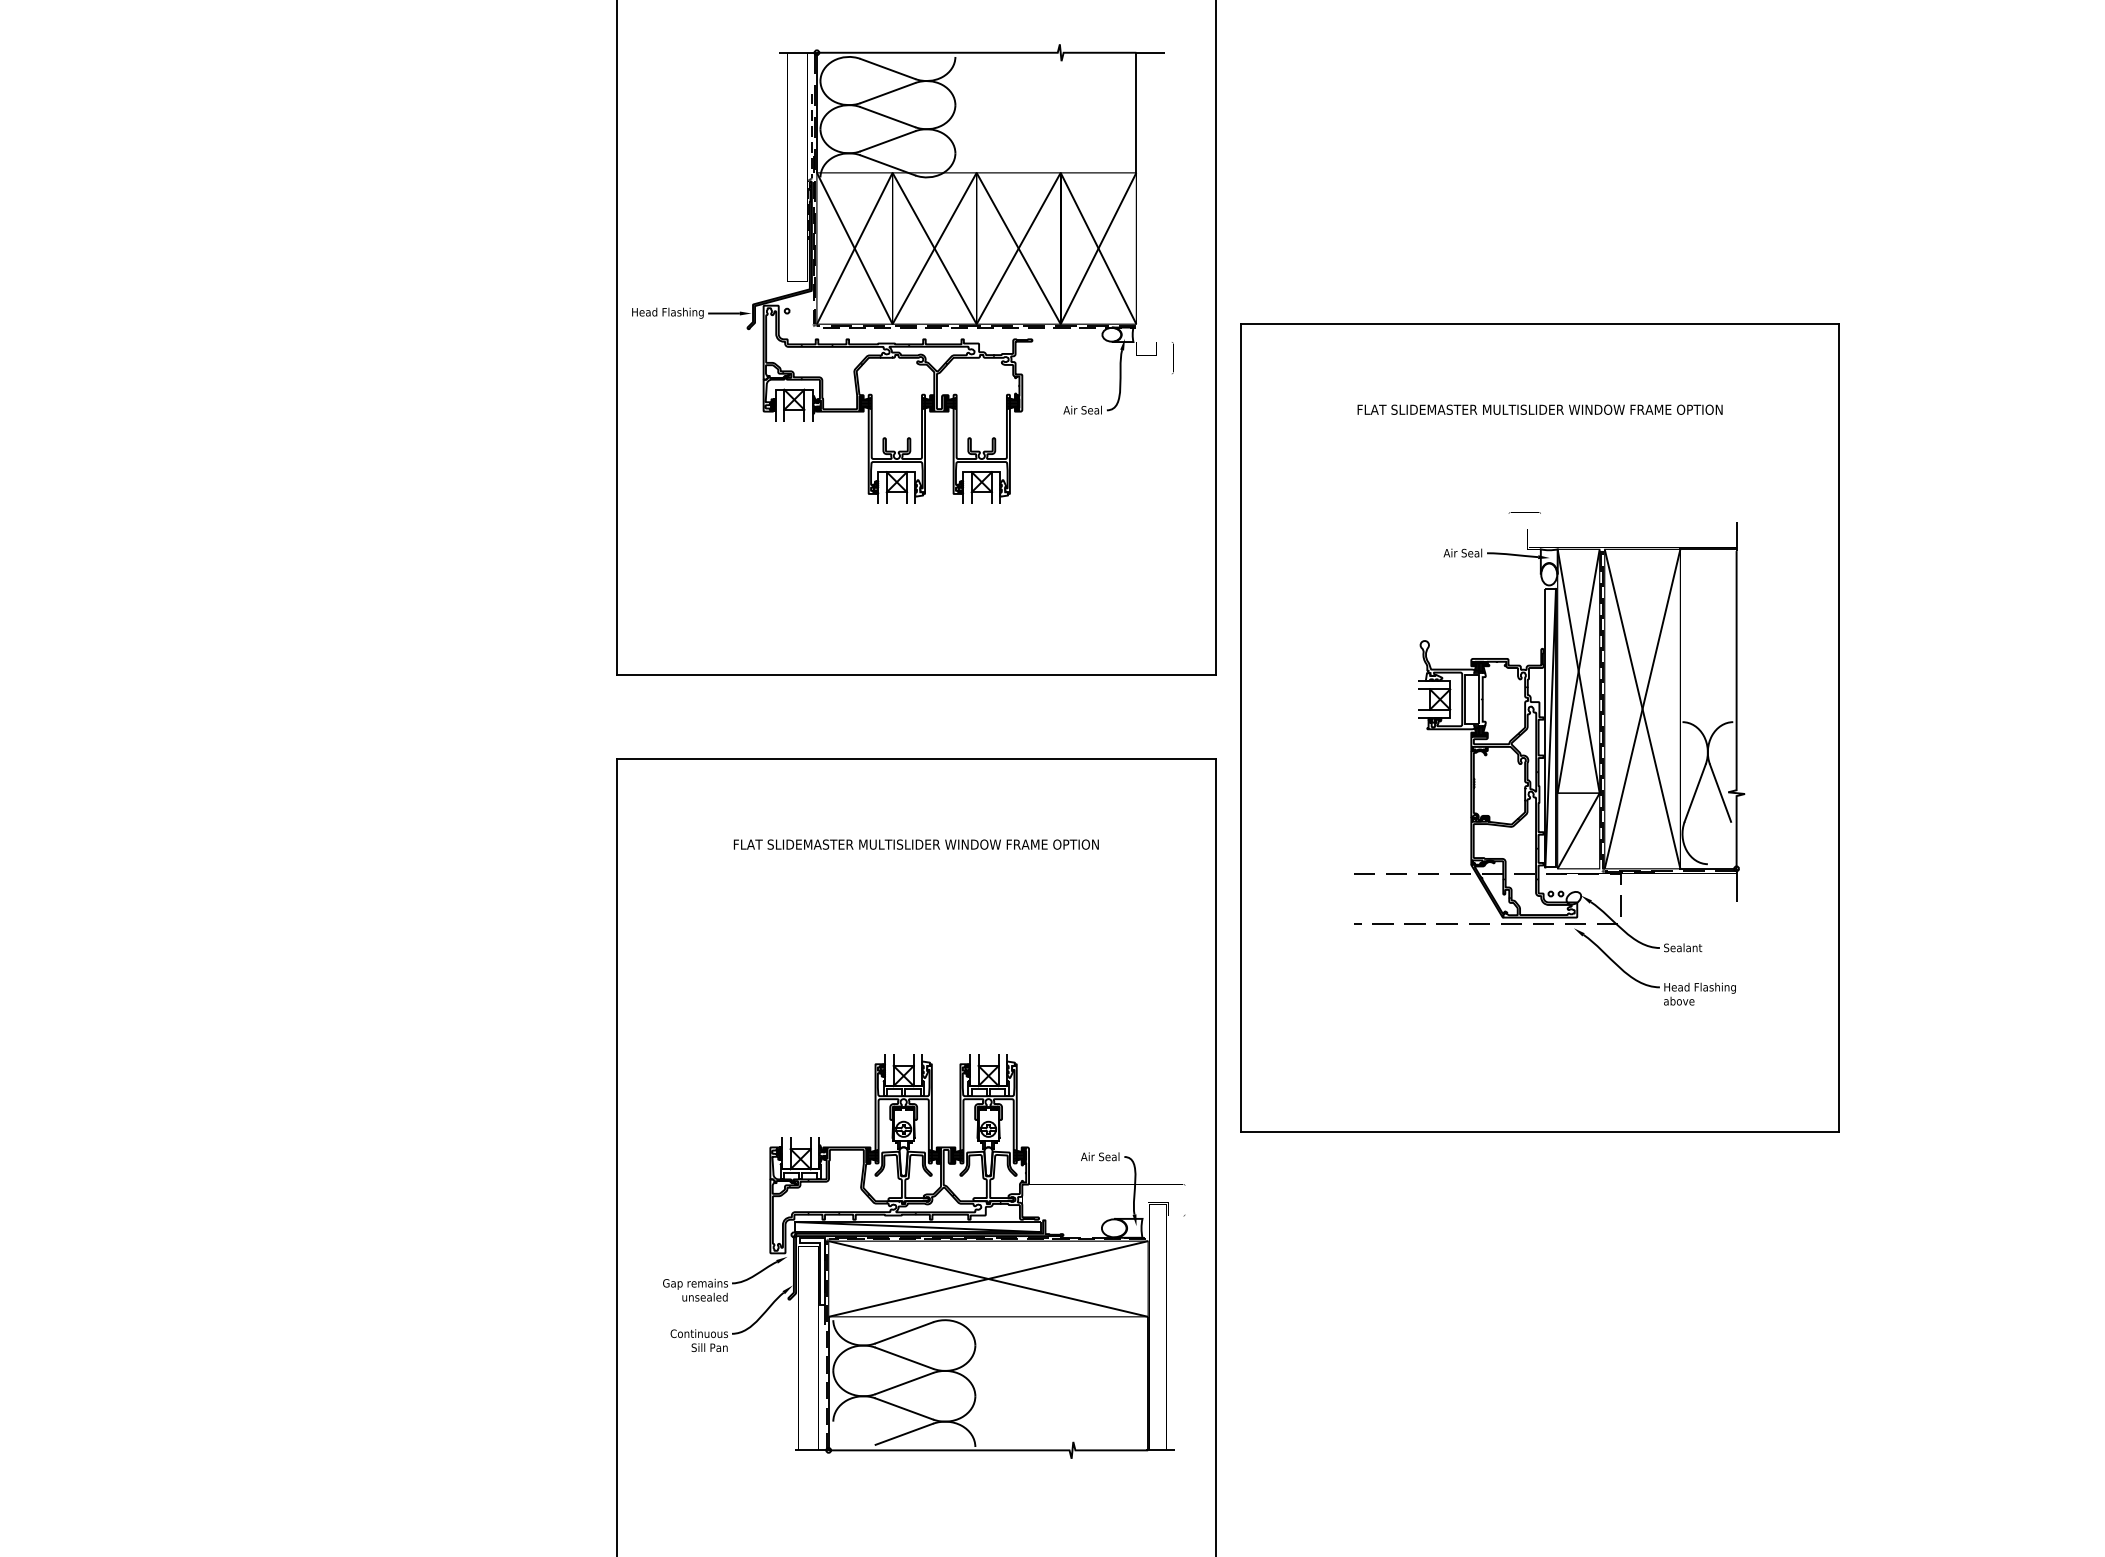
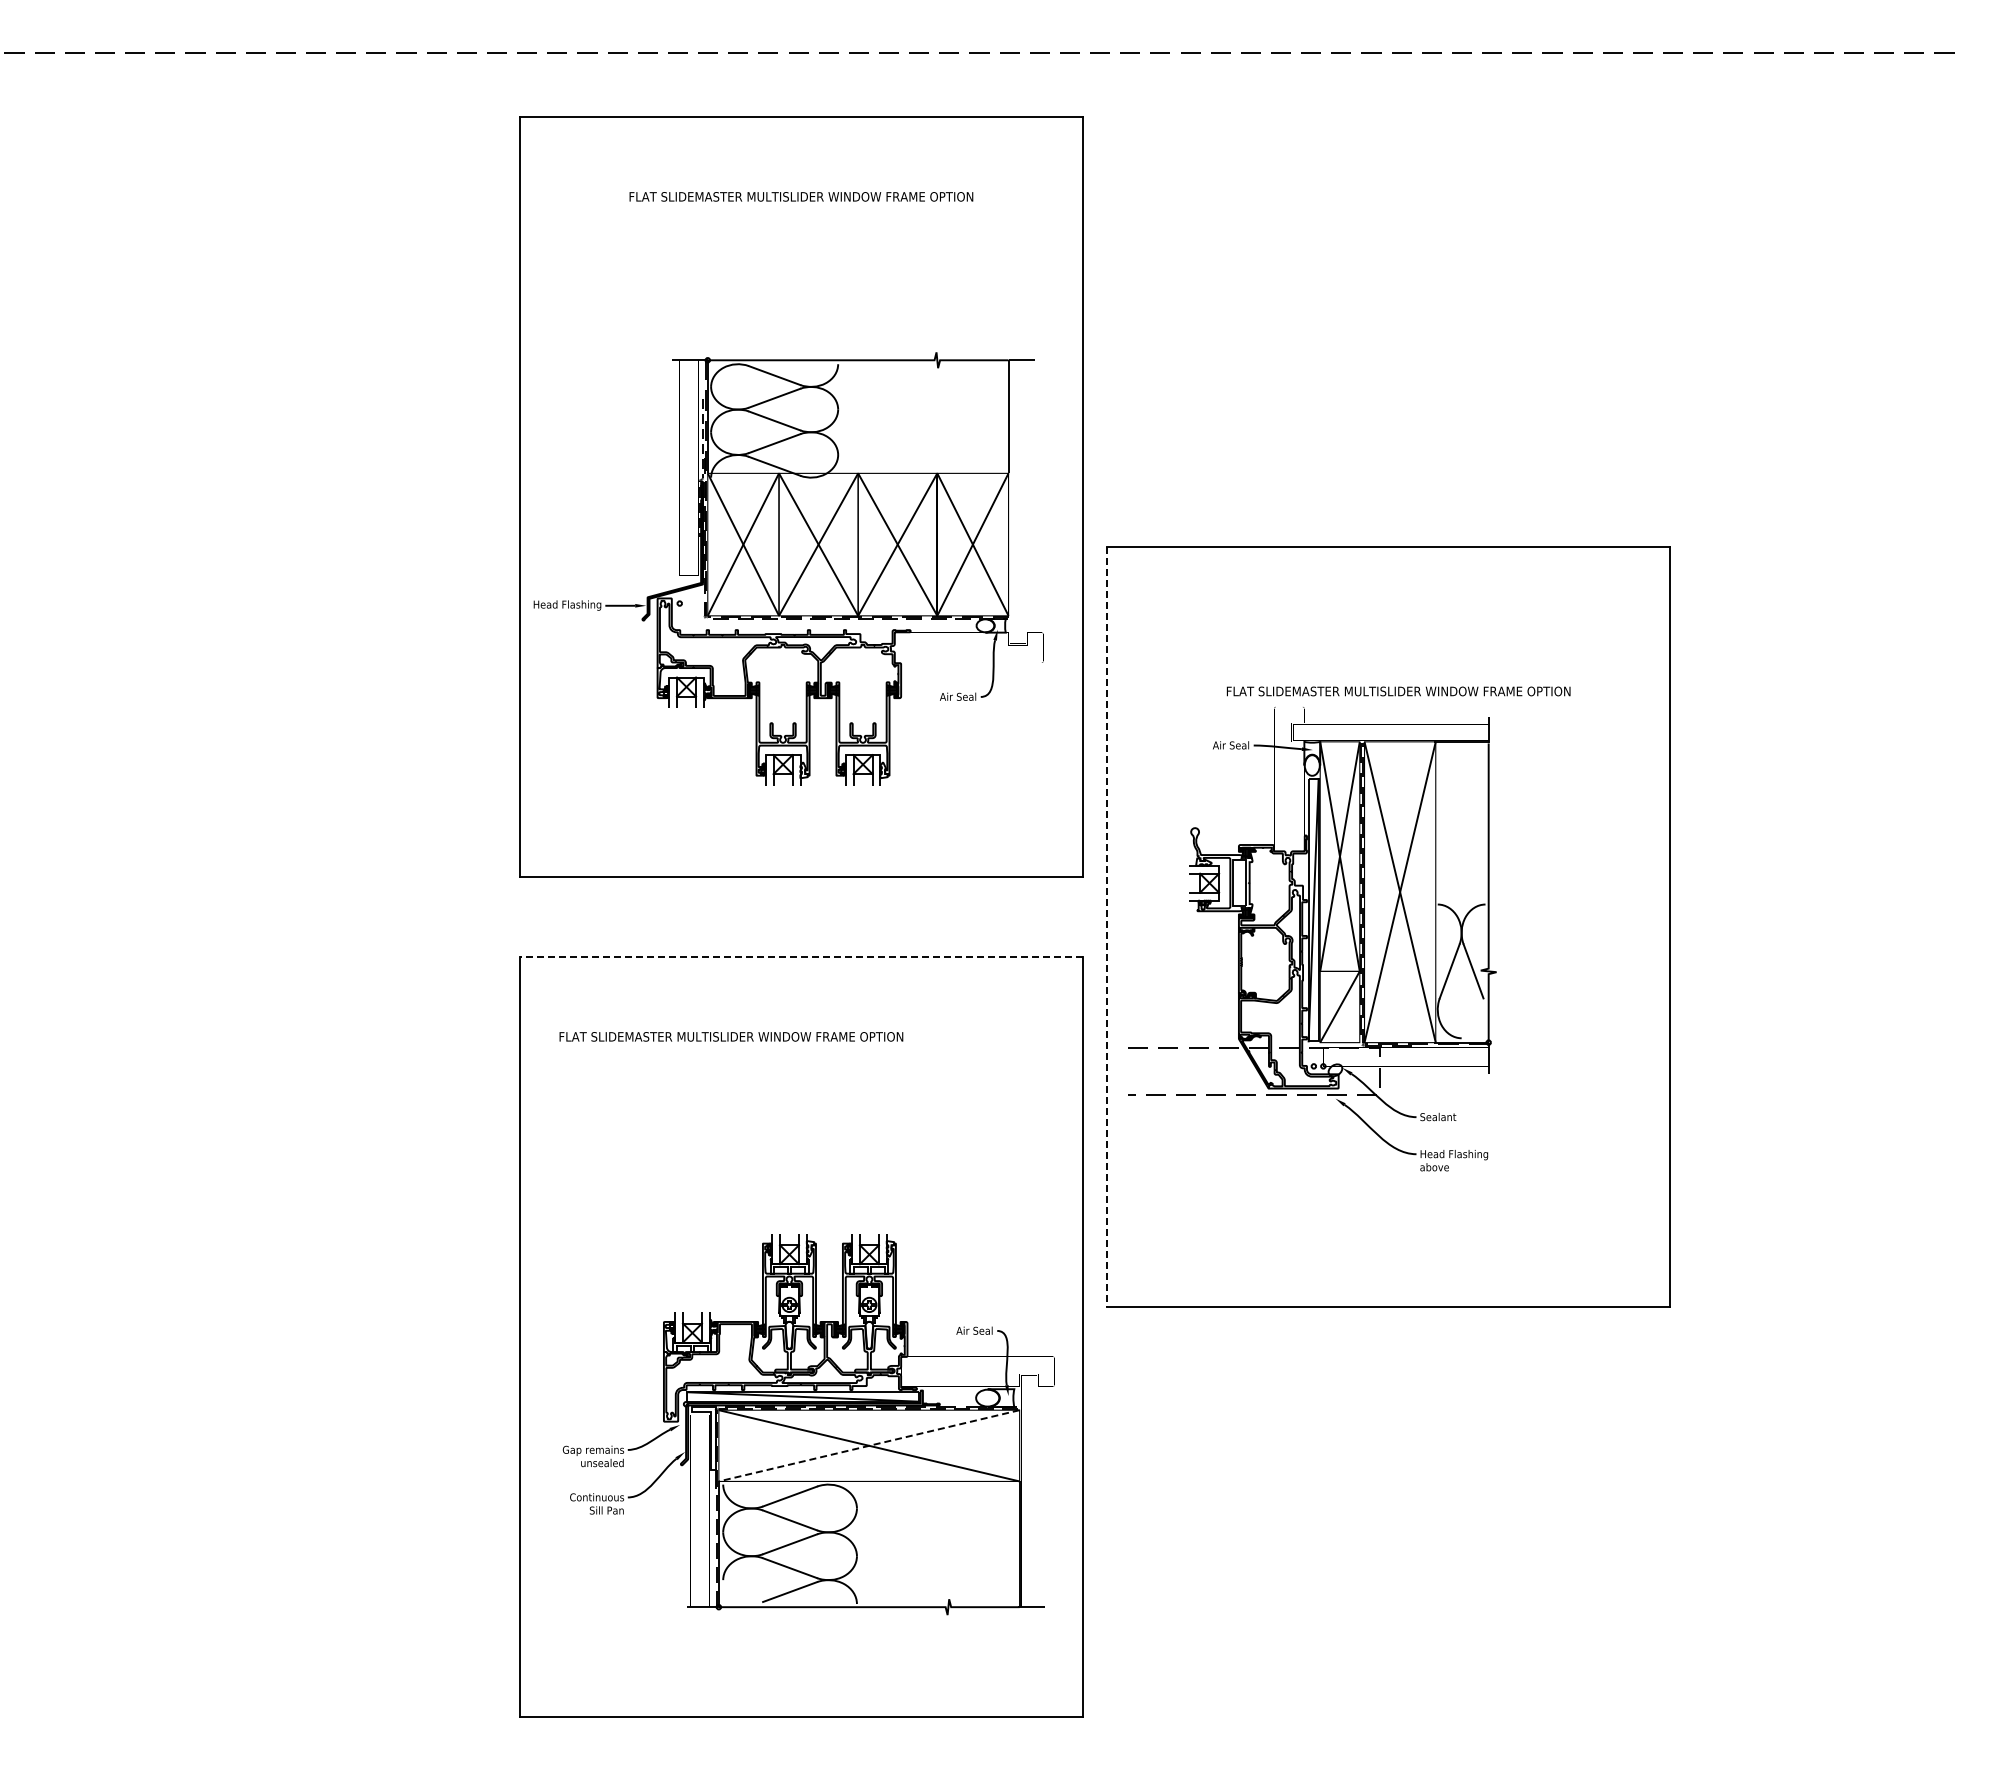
part: (902, 273) -> (788, 568), moved
text: (1539, 409) -> (1398, 691), moved
line: (1240, 728) -> (1106, 927), solid -> dashed
line: (916, 759) -> (801, 956), solid -> dashed
part: (1549, 759) -> (1312, 939), moved
text: (916, 844) -> (731, 1036), moved
line: (988, 1278) -> (869, 1445), solid -> dashed

